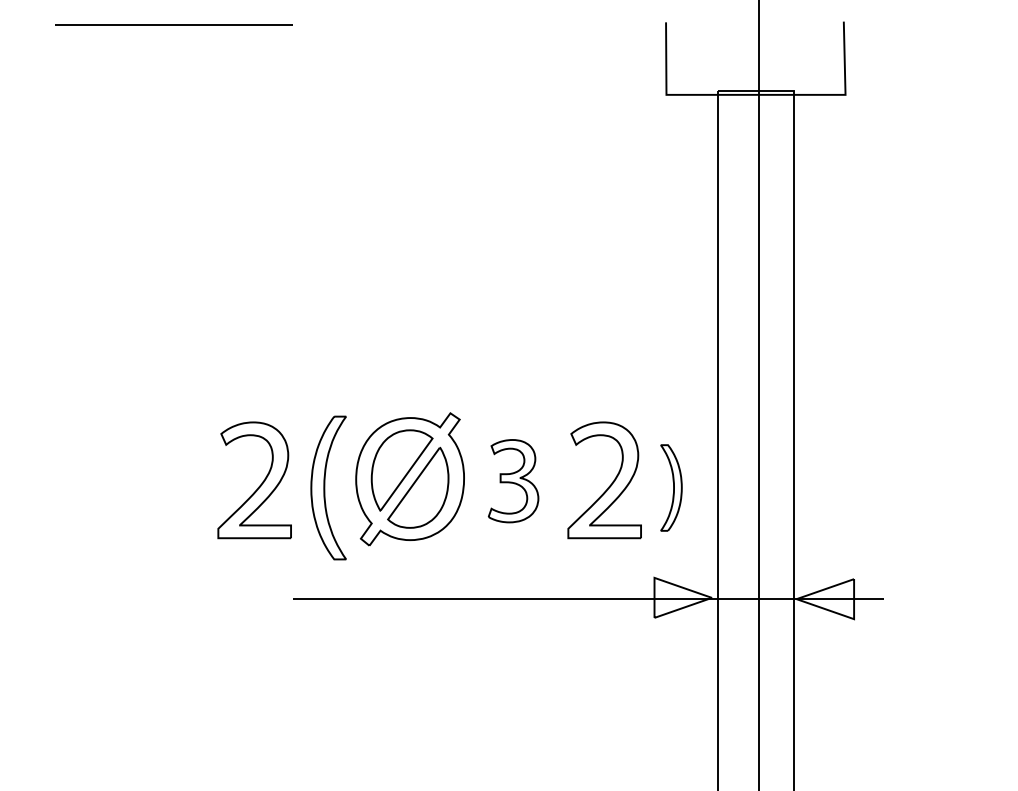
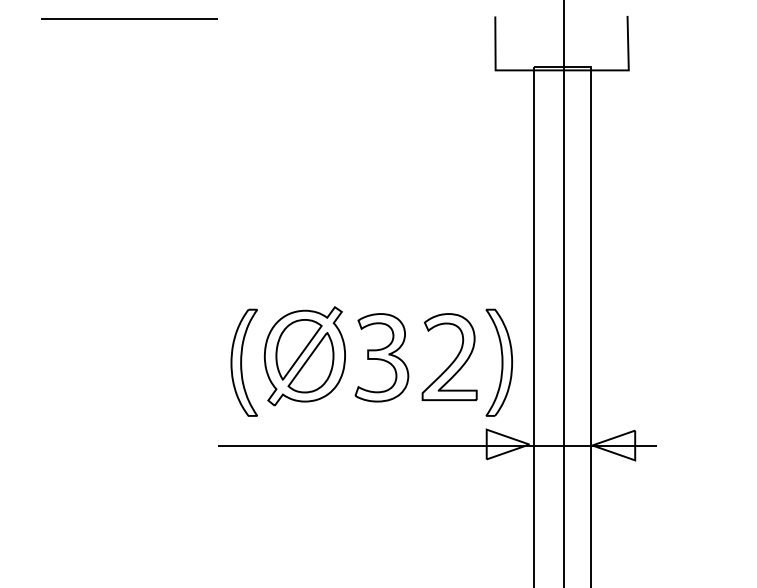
part: (513, 480) -> (381, 357), size x1.43
part: (259, 485) -> (192, 360), removed
part: (671, 487) -> (499, 362), size x1.67

